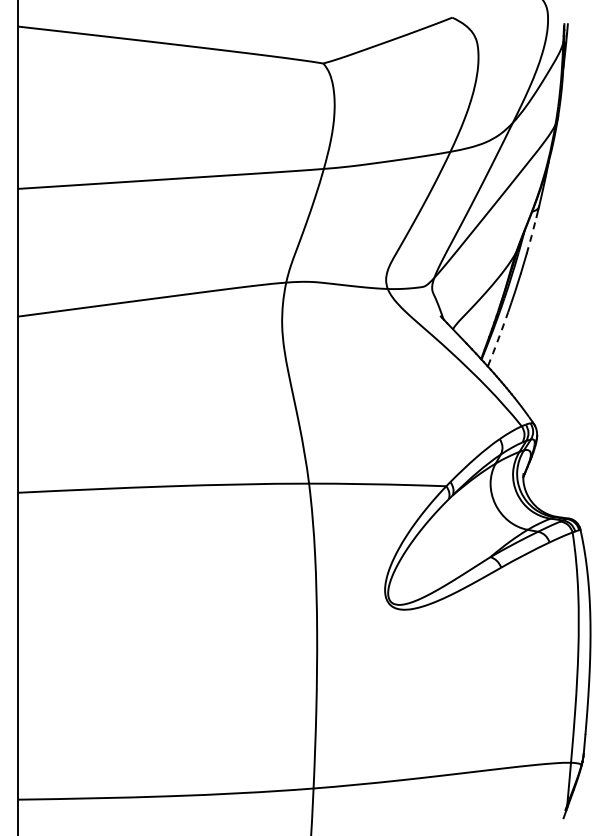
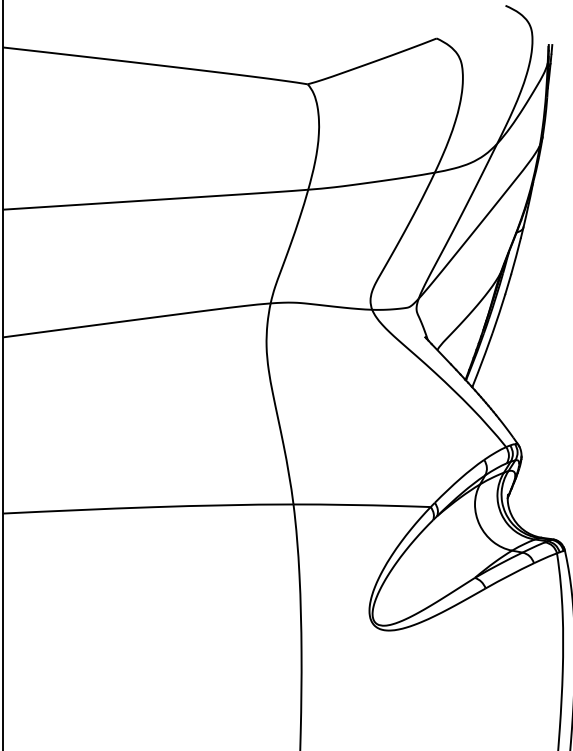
line: (531, 235) -> (515, 256), dashed -> solid
line: (498, 338) -> (482, 359), dashed -> solid

